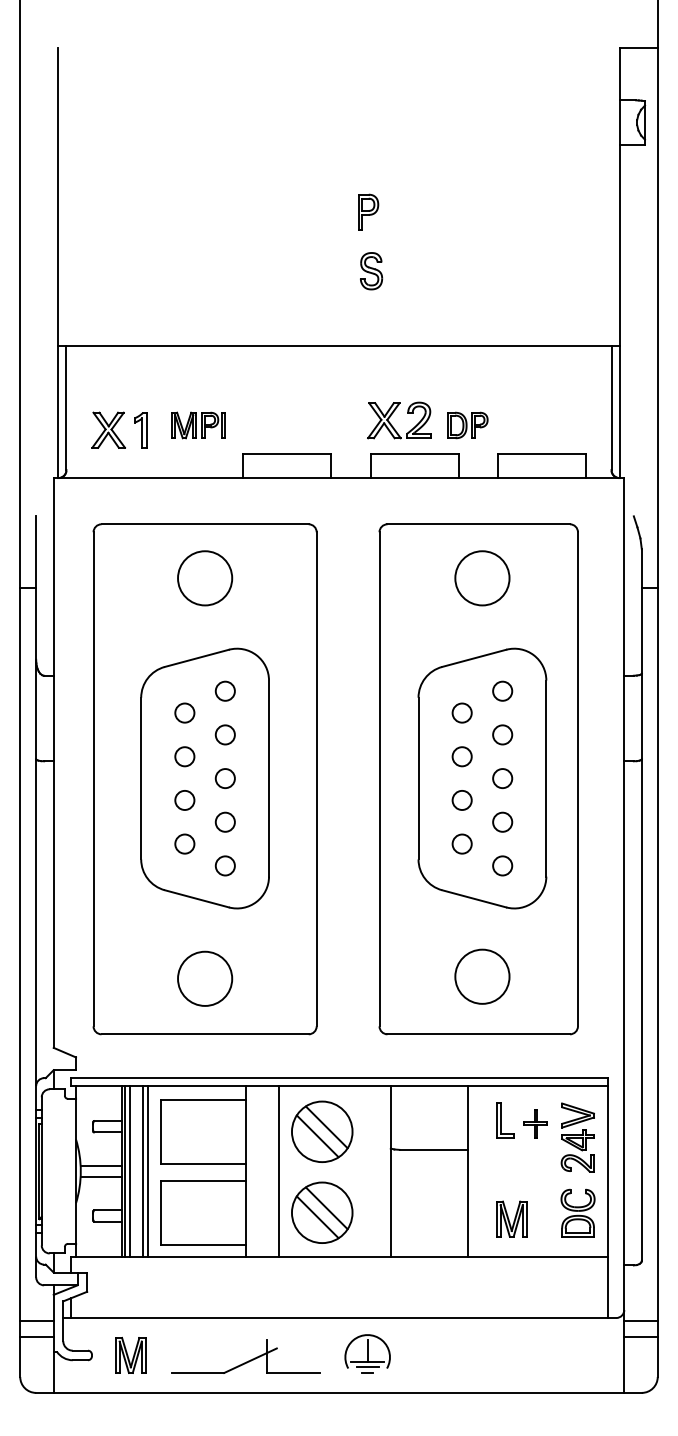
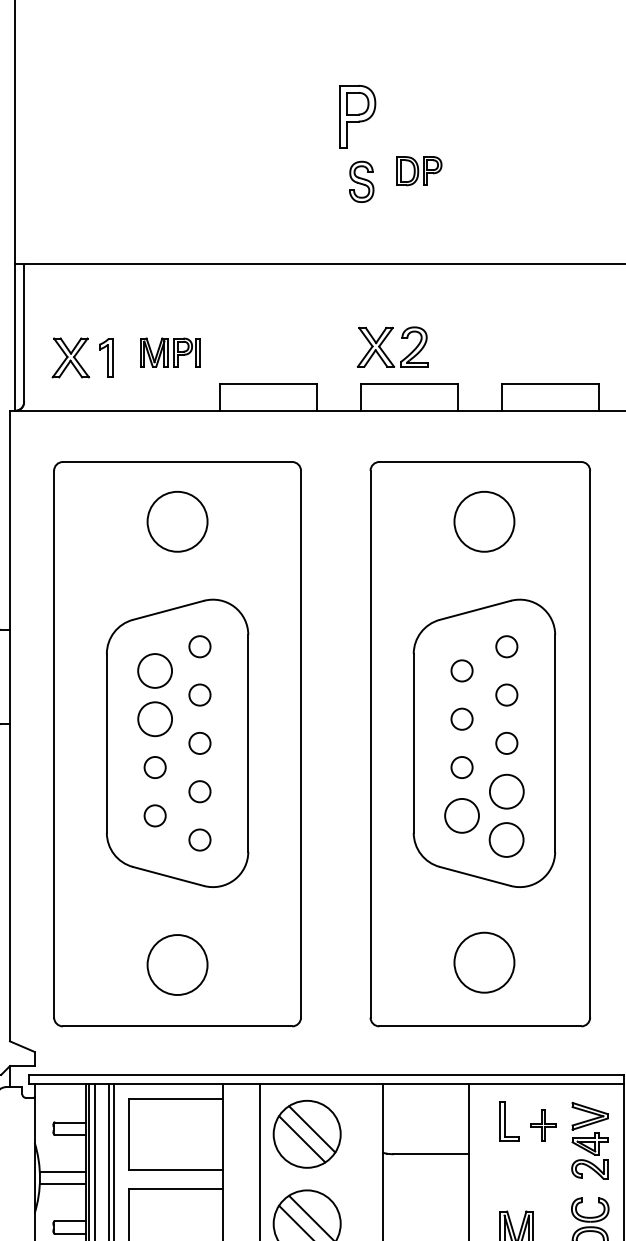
part: (368, 211) -> (358, 115), size x1.6
part: (467, 425) -> (419, 171), moved
circle: (184, 712) -> (154, 670), size x1.6
circle: (184, 756) -> (154, 718), size x1.6
circle: (502, 821) -> (506, 790), size x1.6
circle: (461, 843) -> (461, 815), size x1.6
circle: (502, 865) -> (506, 839), size x1.6

